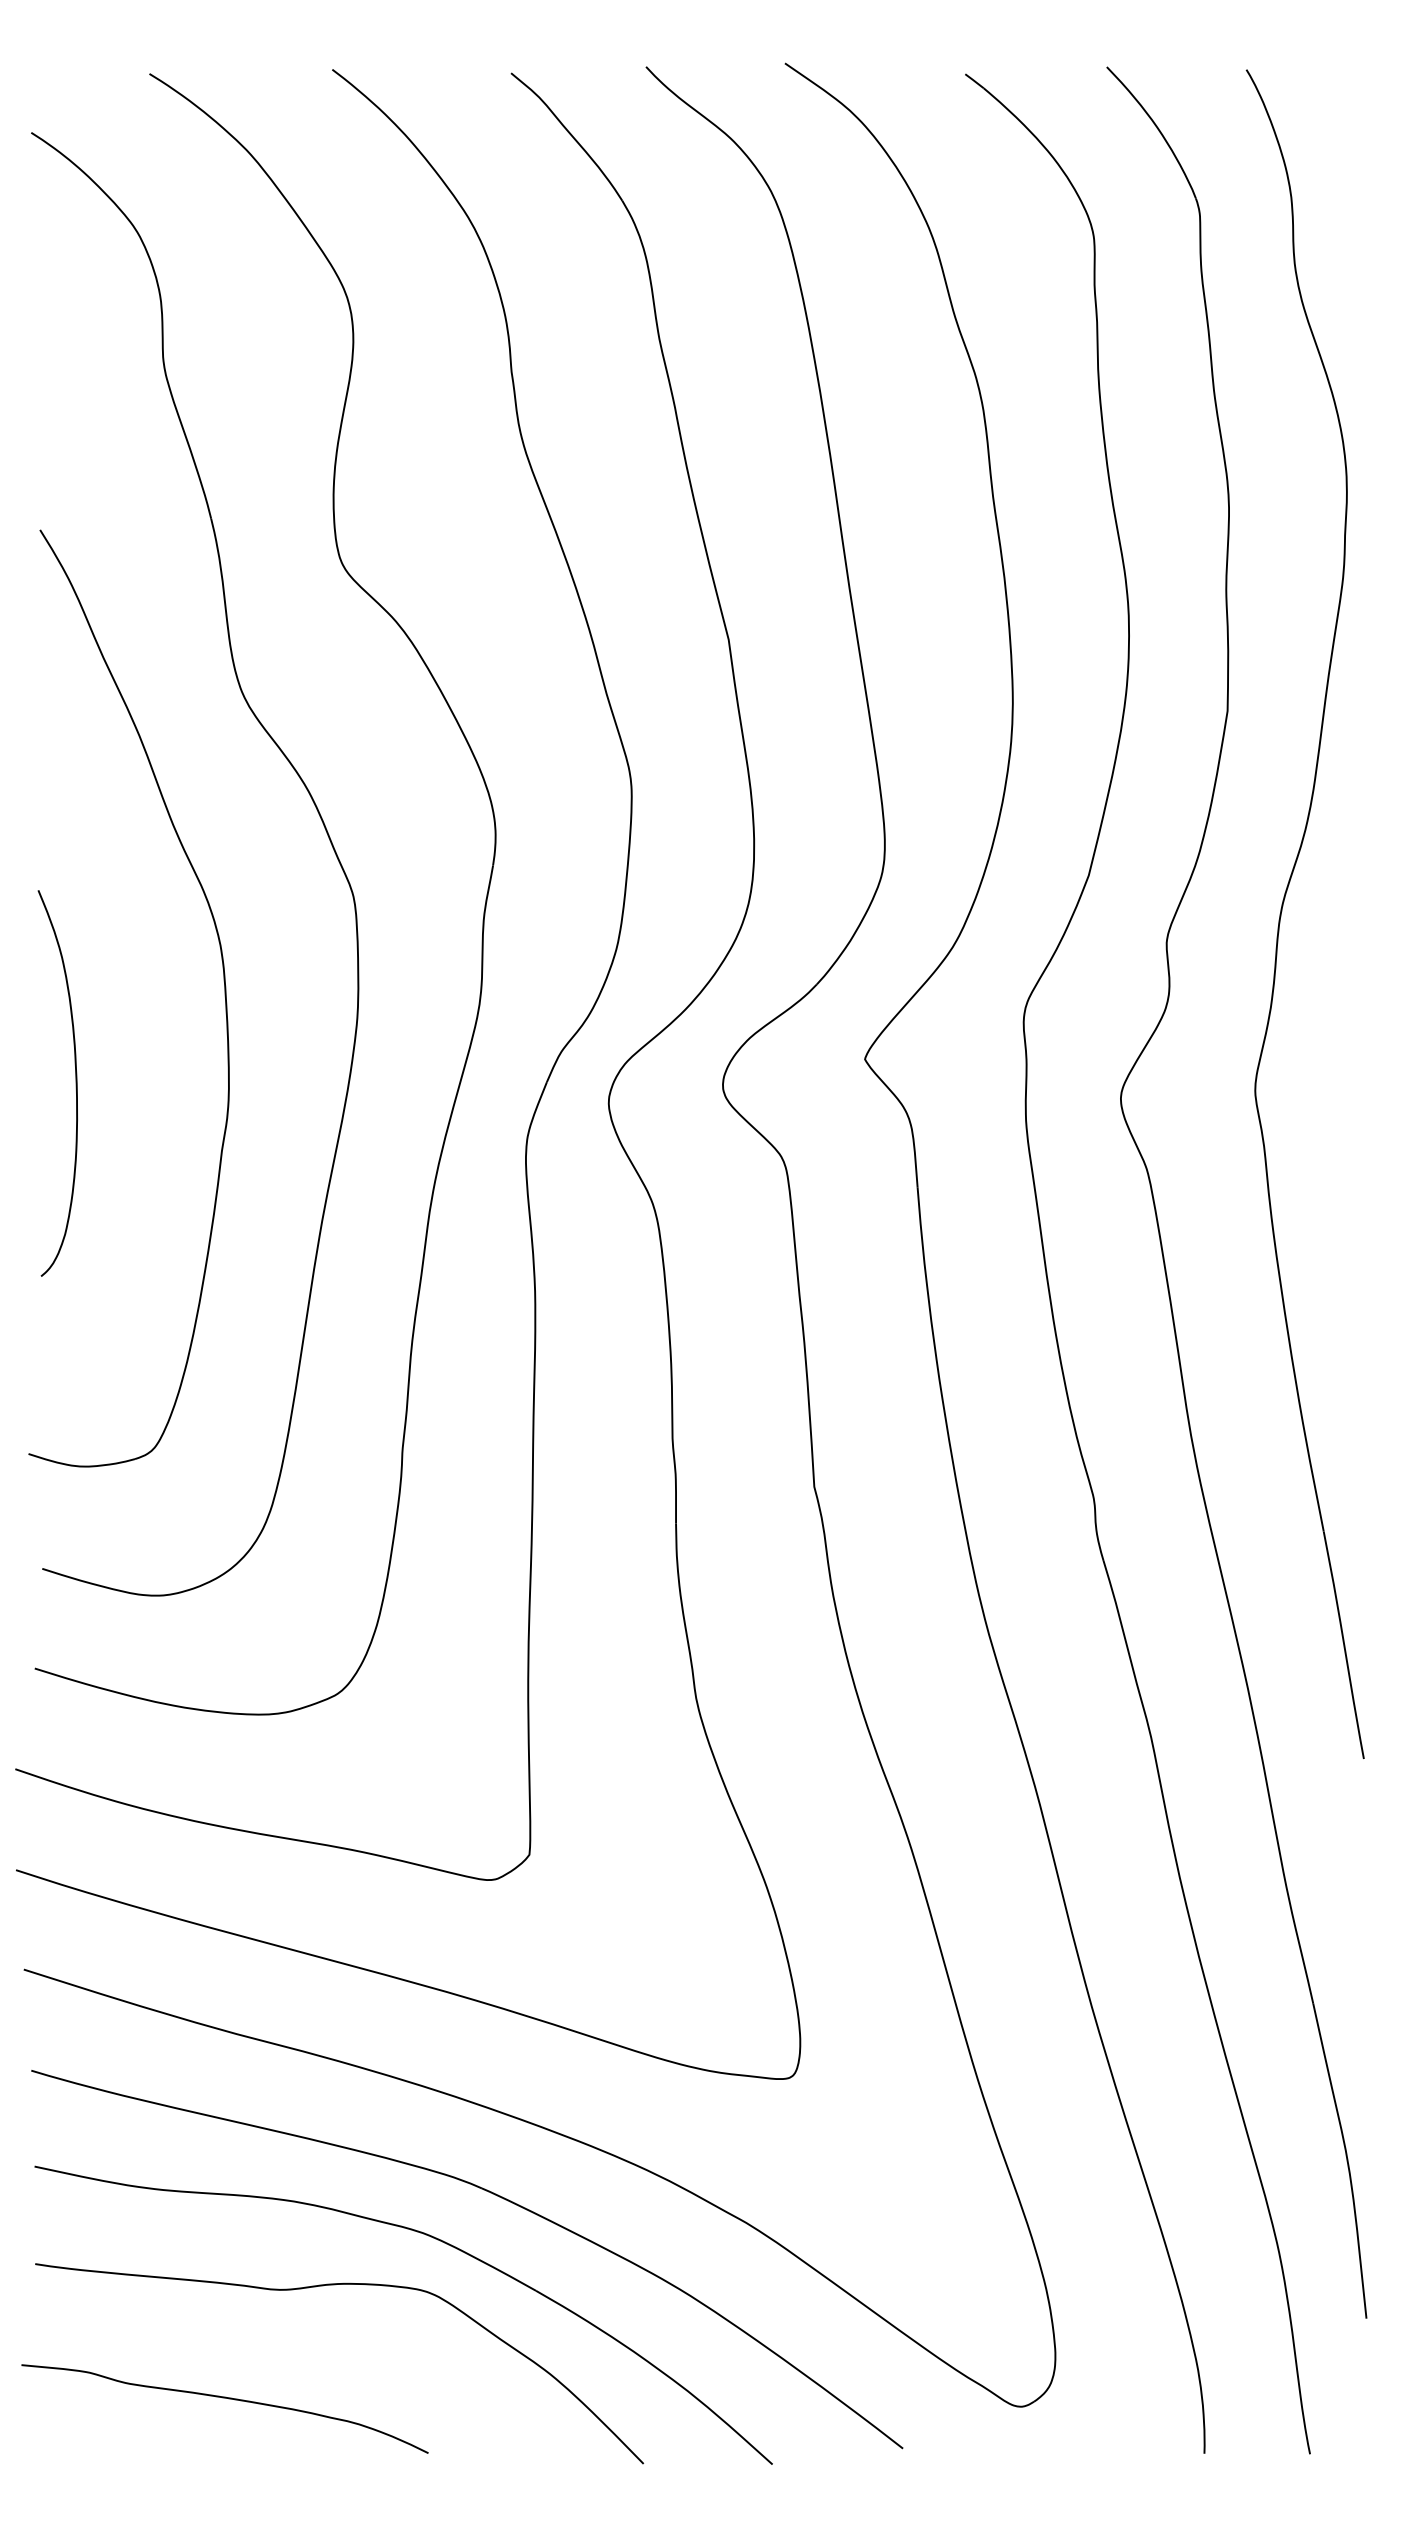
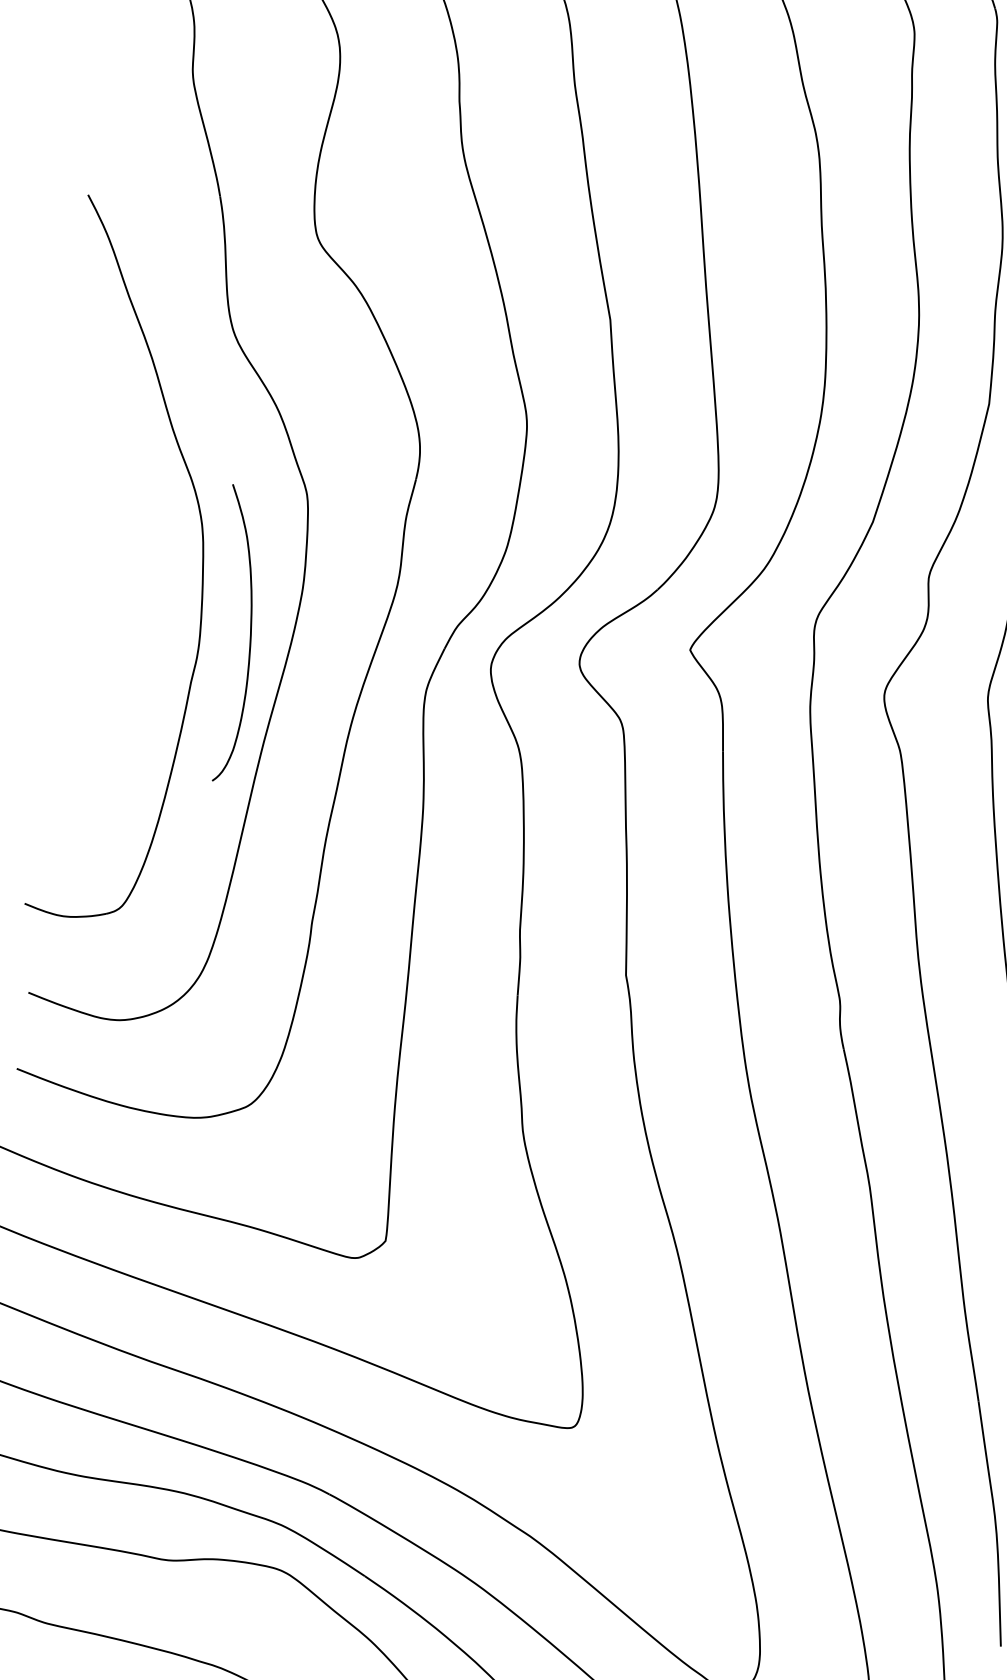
curve: (75, 1083) -> (249, 634), moved

